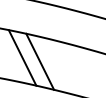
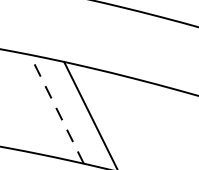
line: (22, 57) -> (56, 108), solid -> dashed

